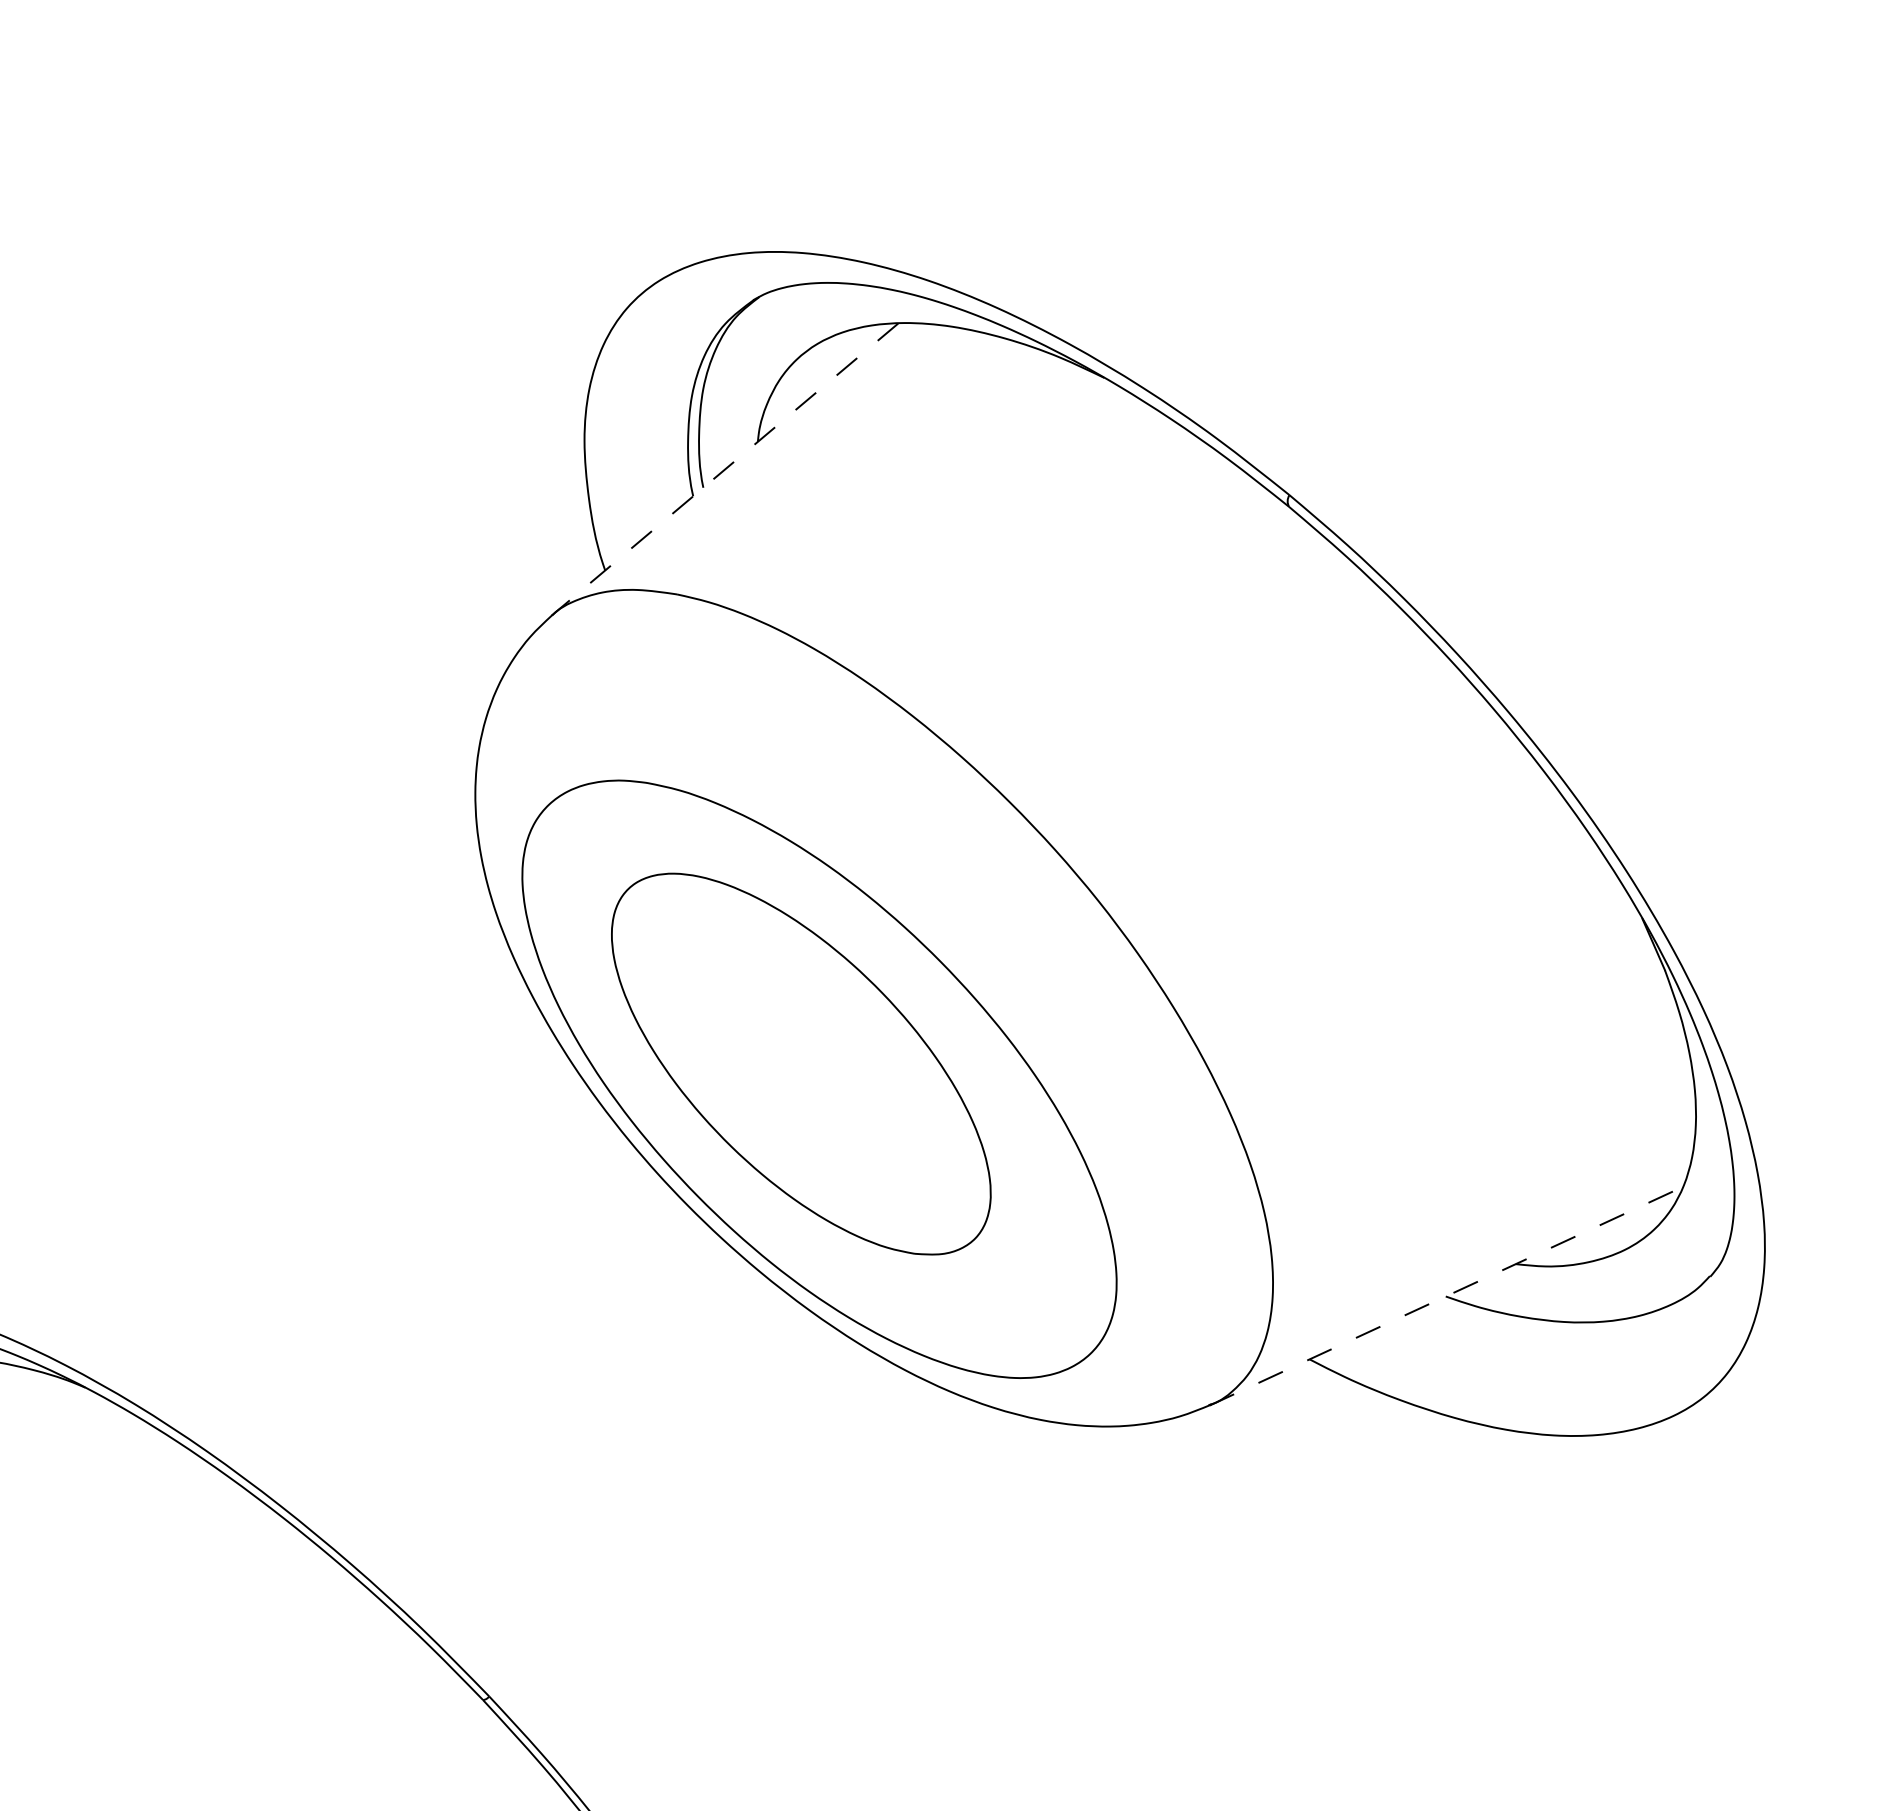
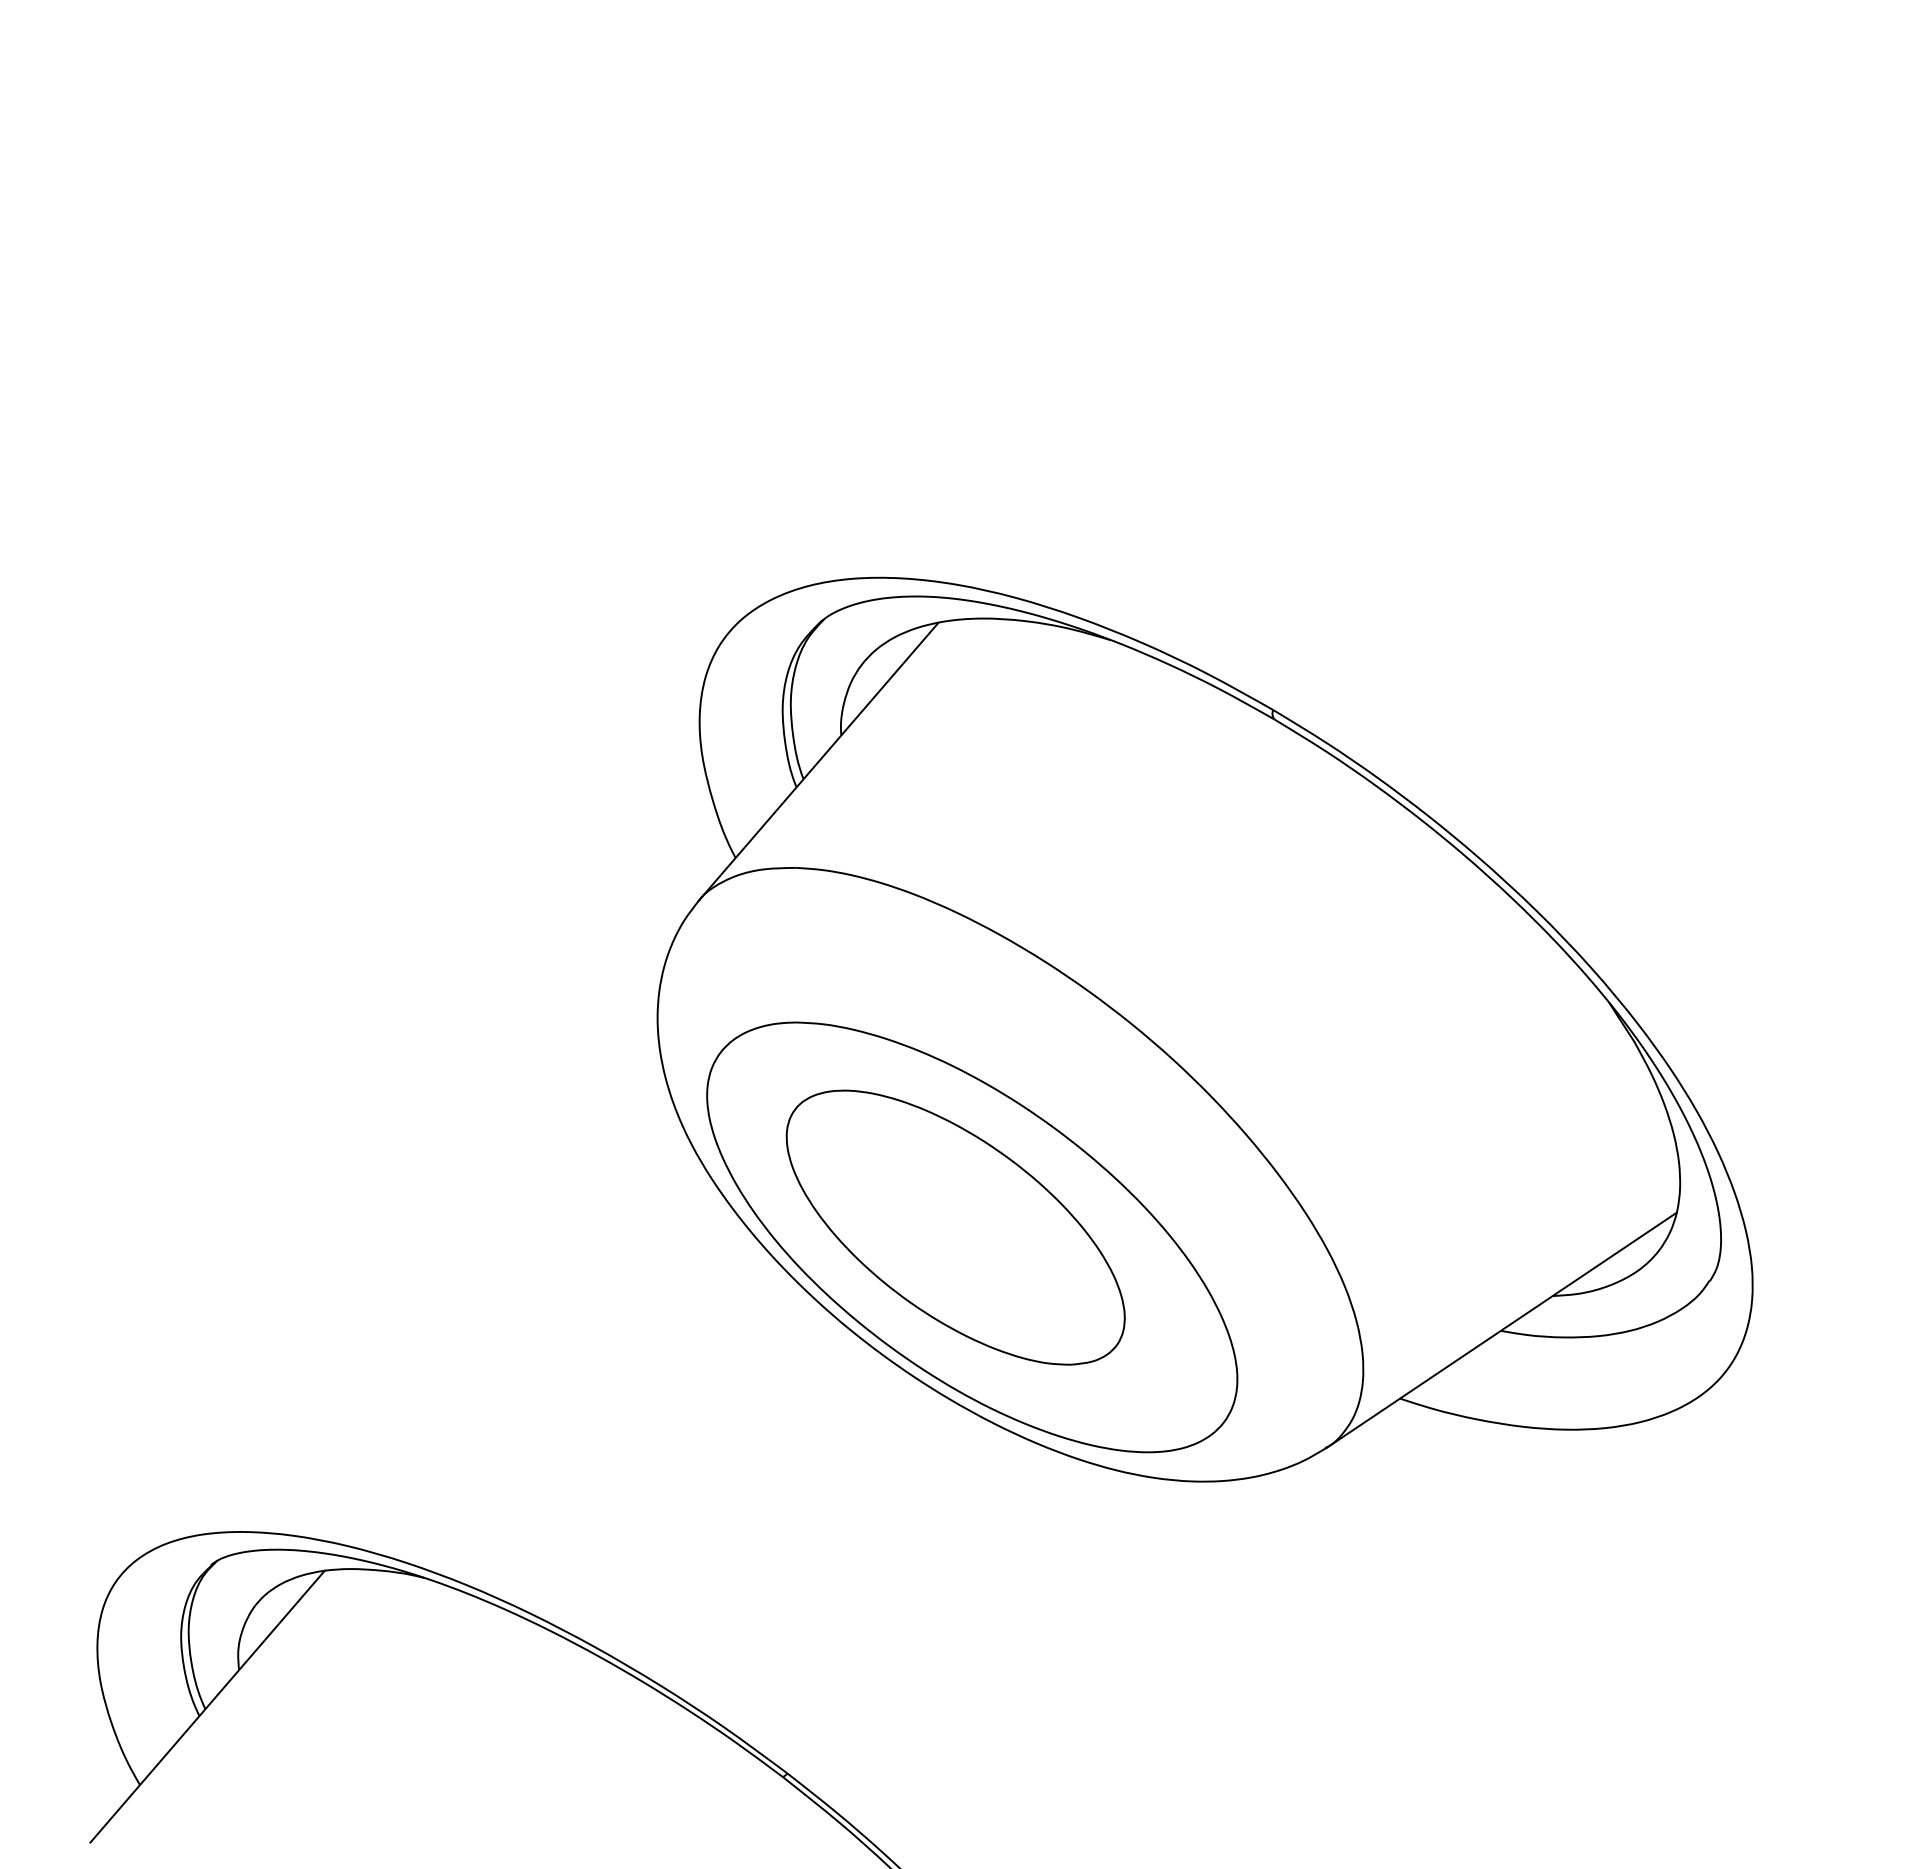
line: (724, 470) -> (818, 762), dashed -> solid
line: (1446, 1296) -> (1501, 1330), dashed -> solid

